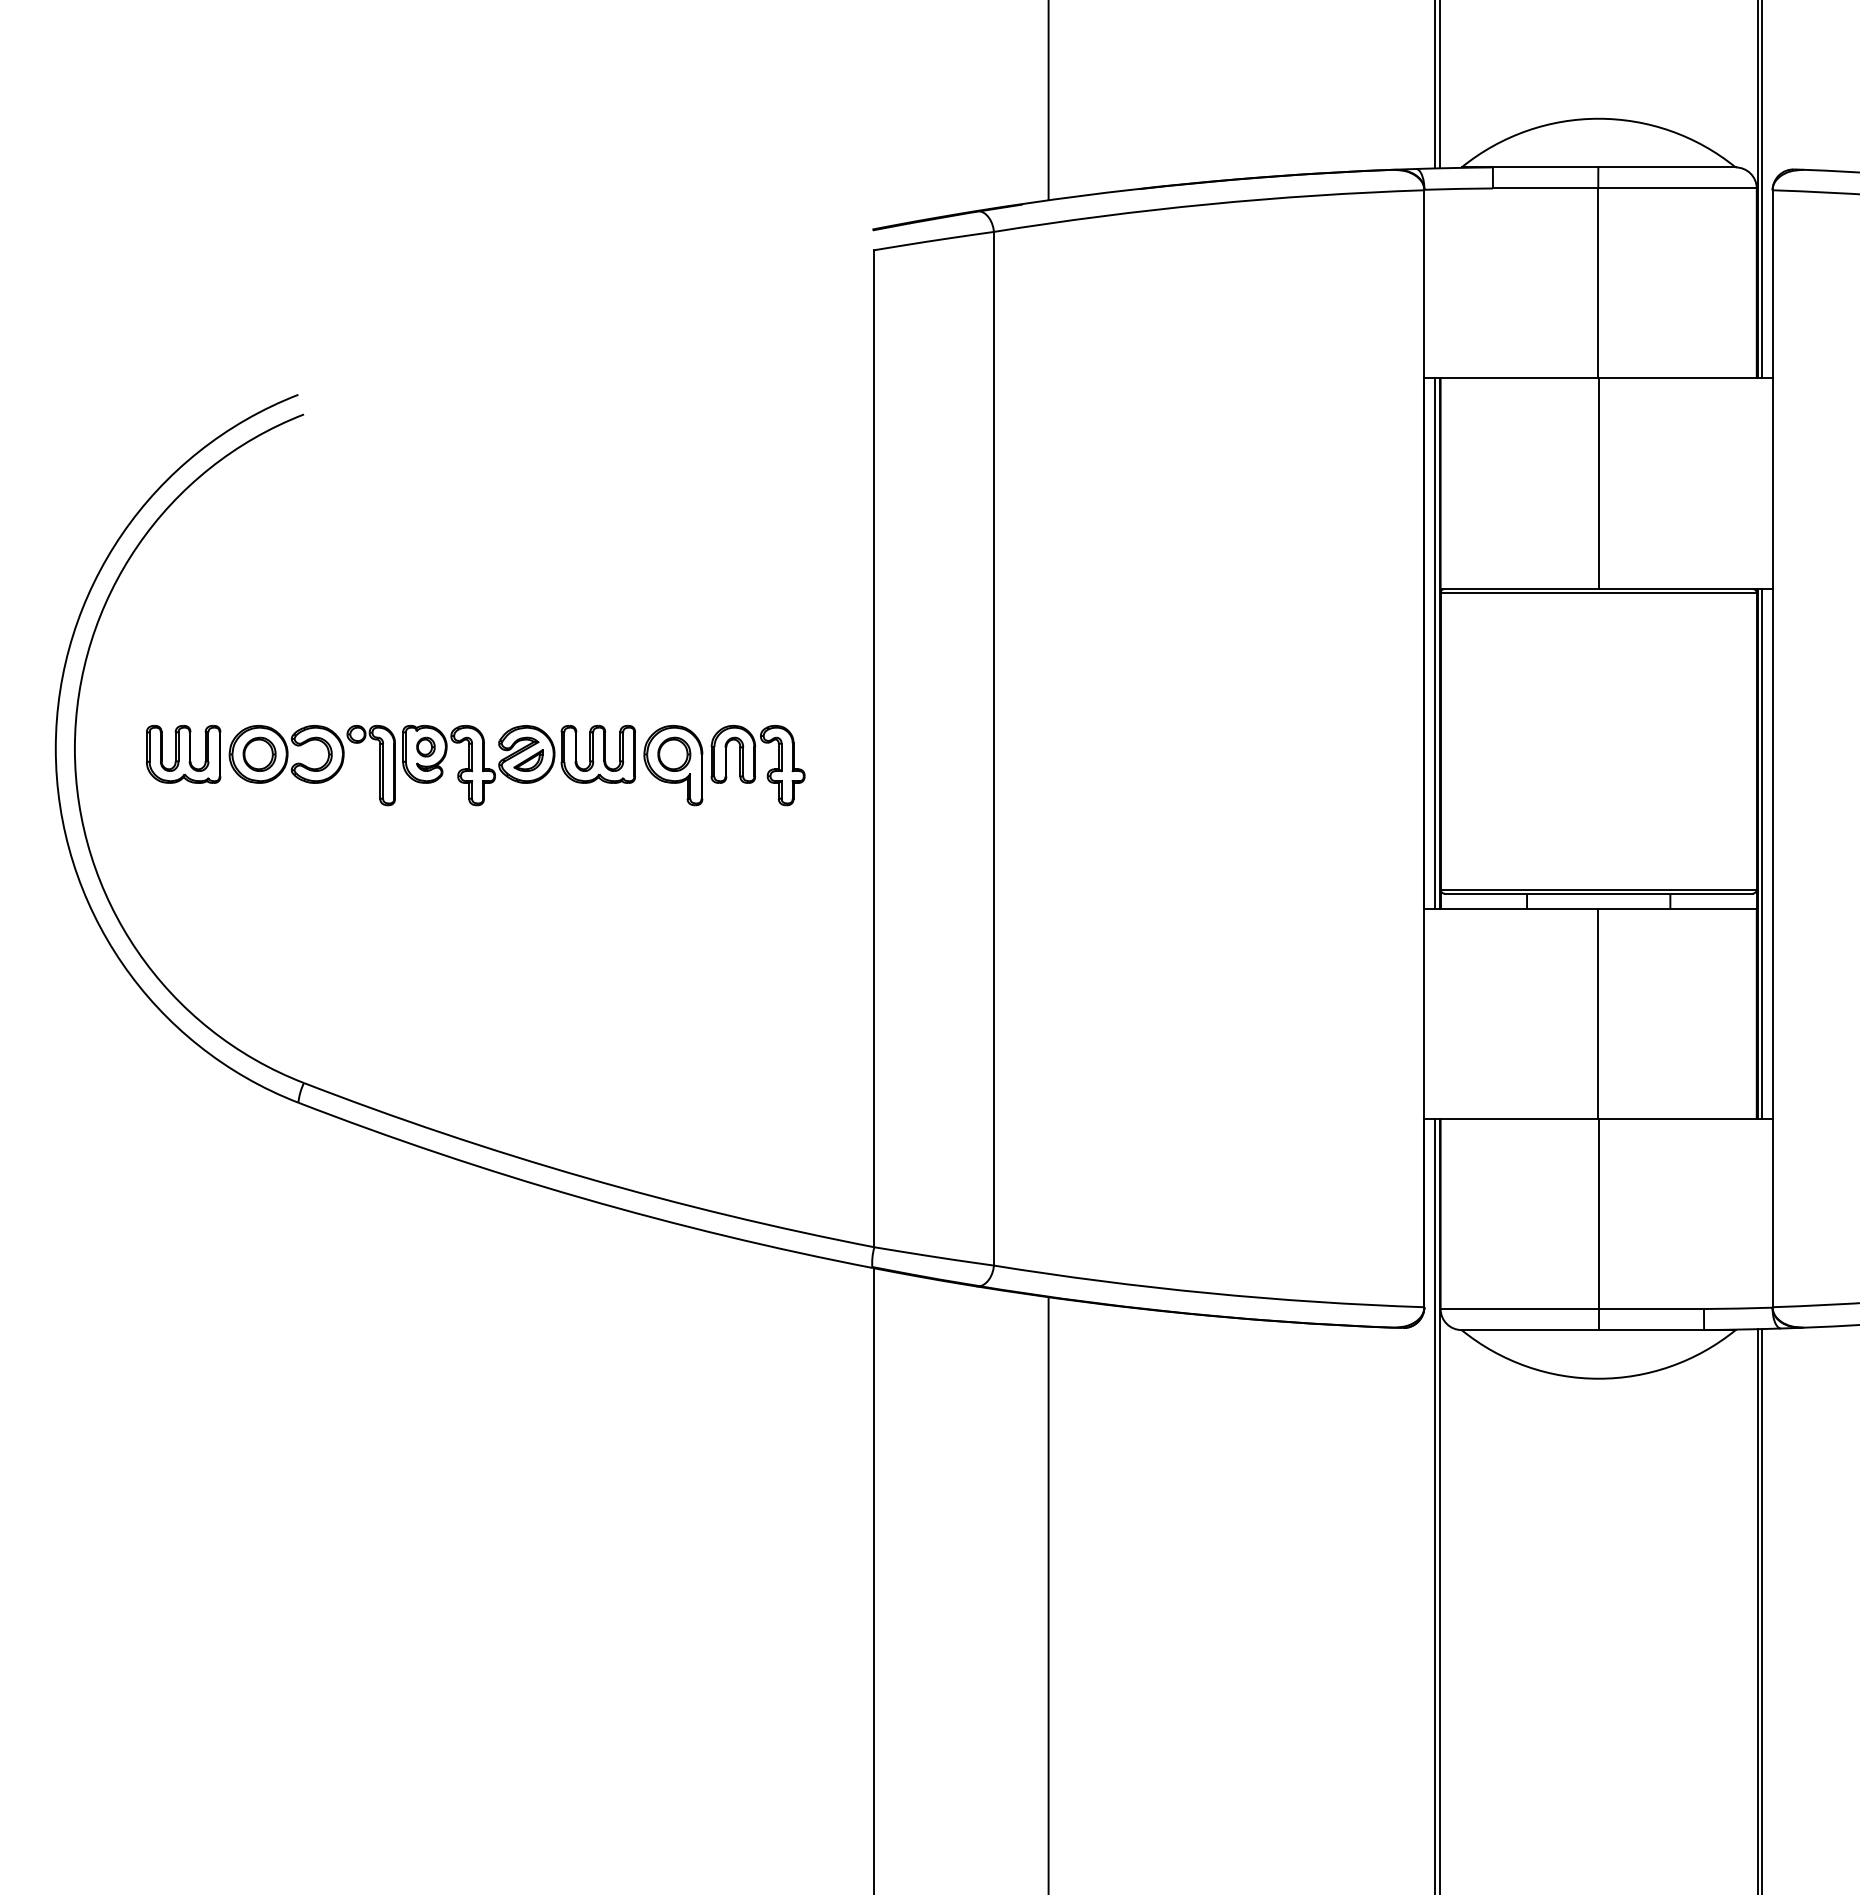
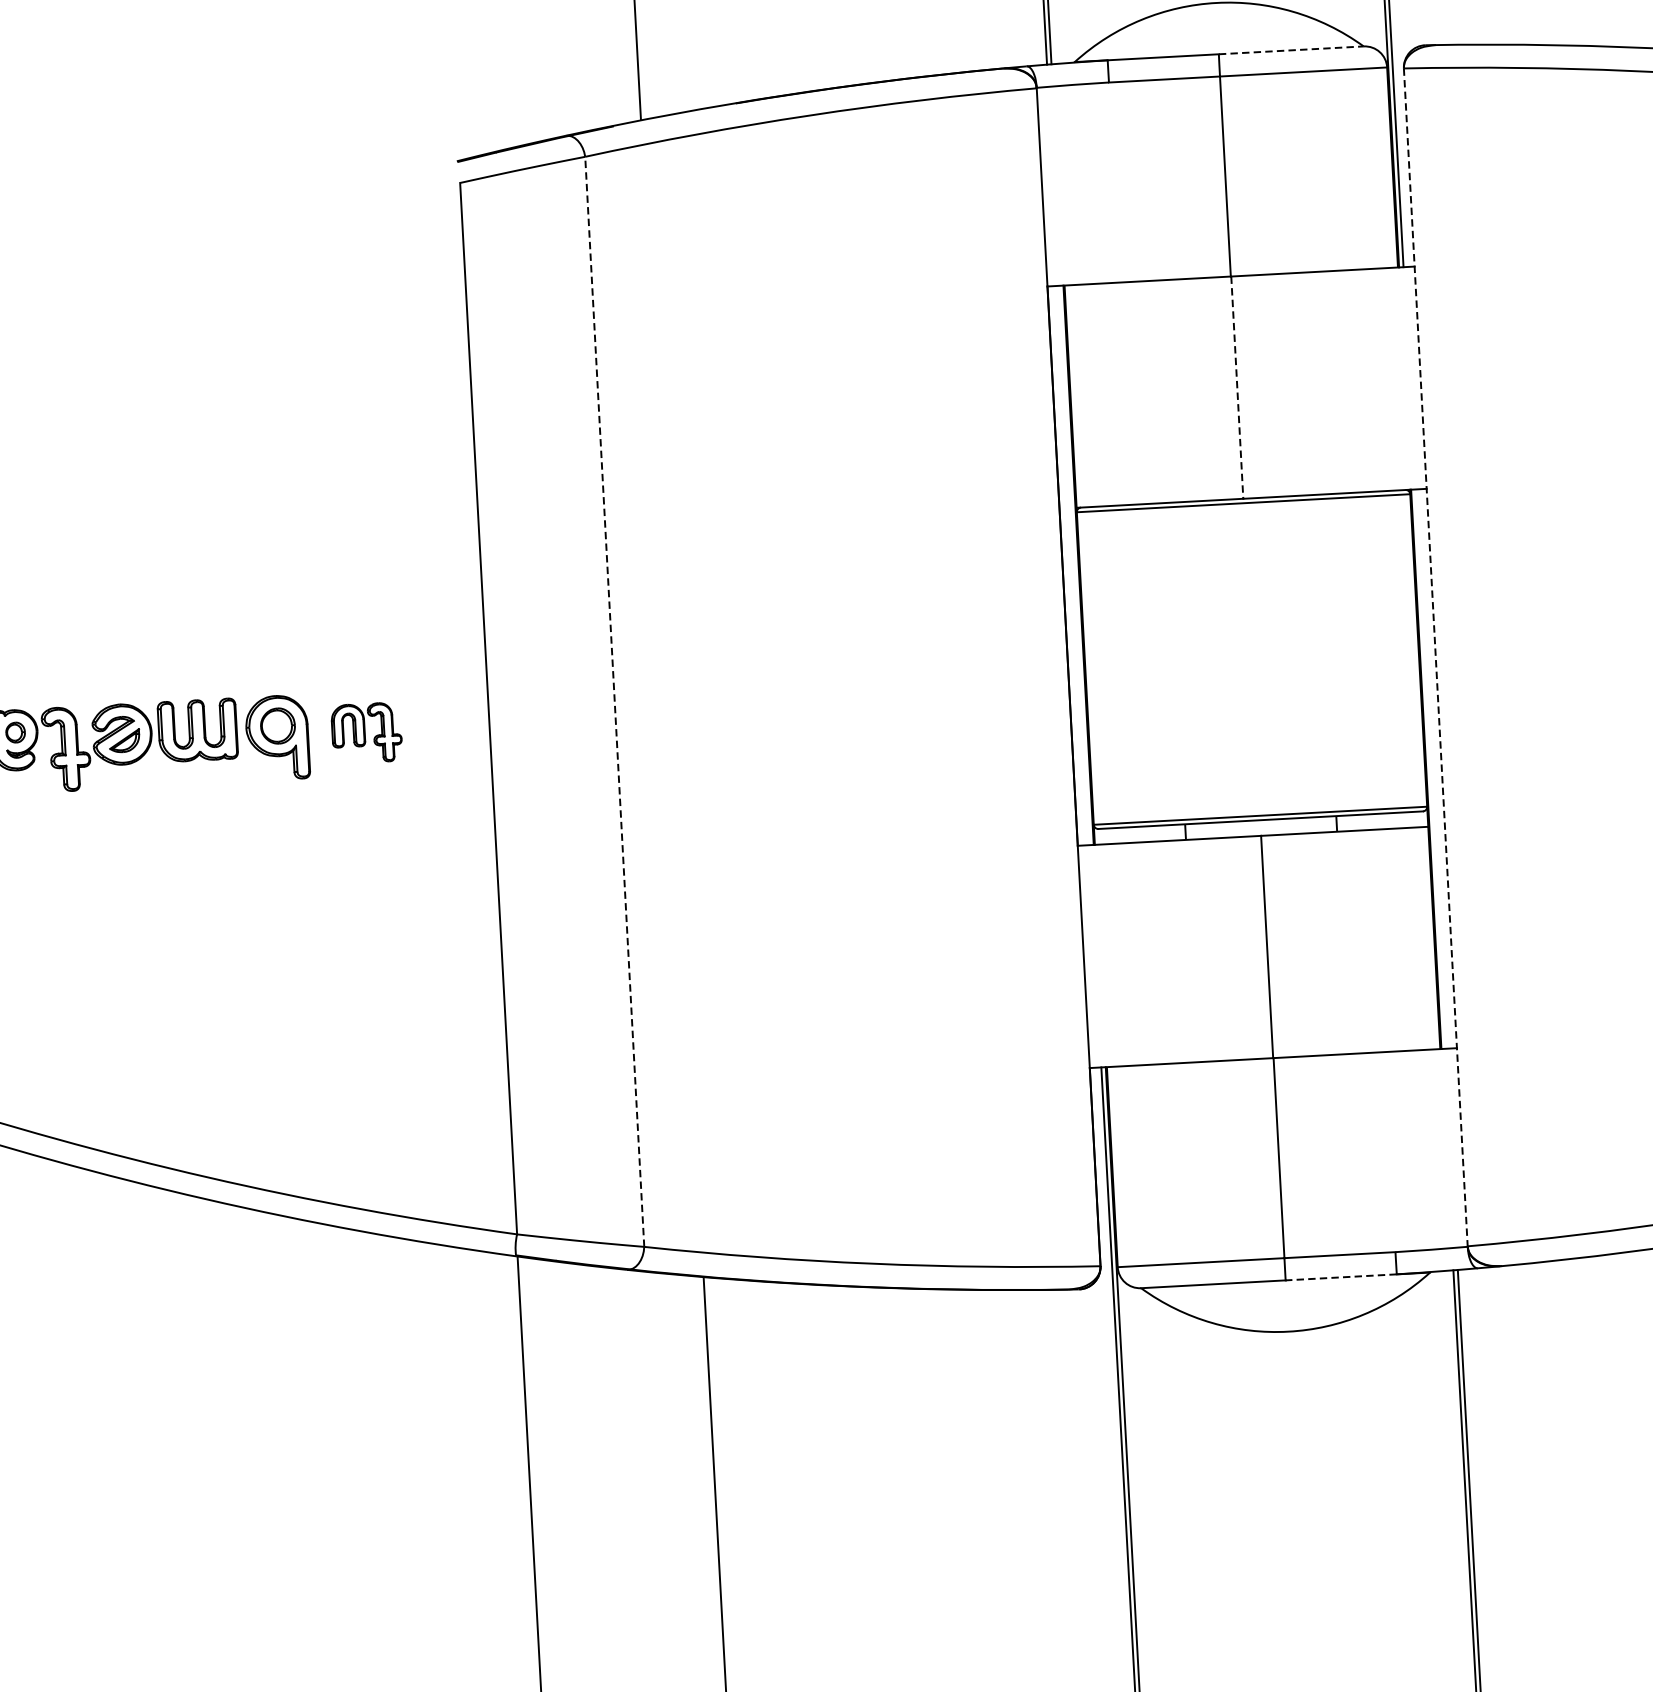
line: (1667, 167) -> (1291, 50), solid -> dashed
line: (1598, 484) -> (1237, 388), solid -> dashed
line: (1435, 643) -> (1074, 565), removed
line: (994, 748) -> (615, 701), solid -> dashed
line: (1772, 749) -> (1435, 658), solid -> dashed
part: (757, 765) -> (366, 733), size x0.7
line: (1762, 853) -> (1431, 768), removed
line: (1651, 1330) -> (1341, 1277), solid -> dashed

